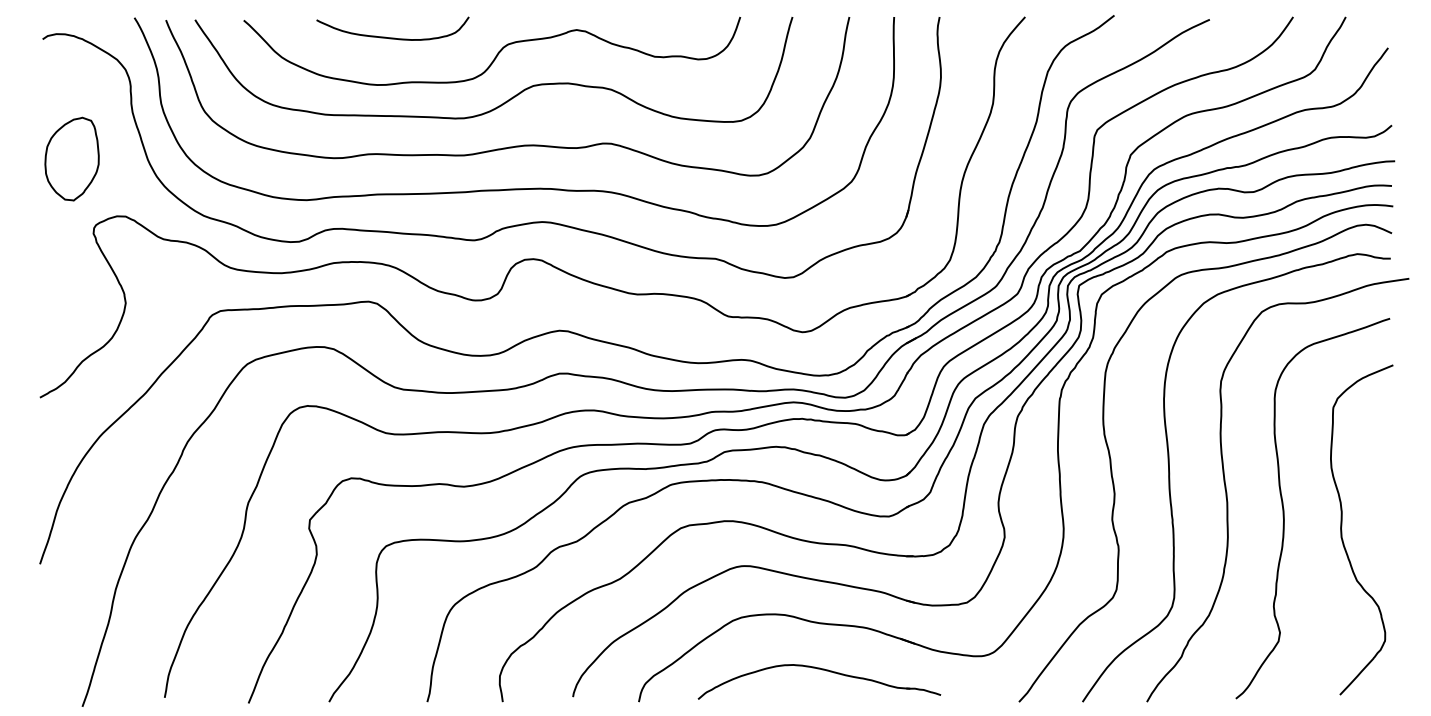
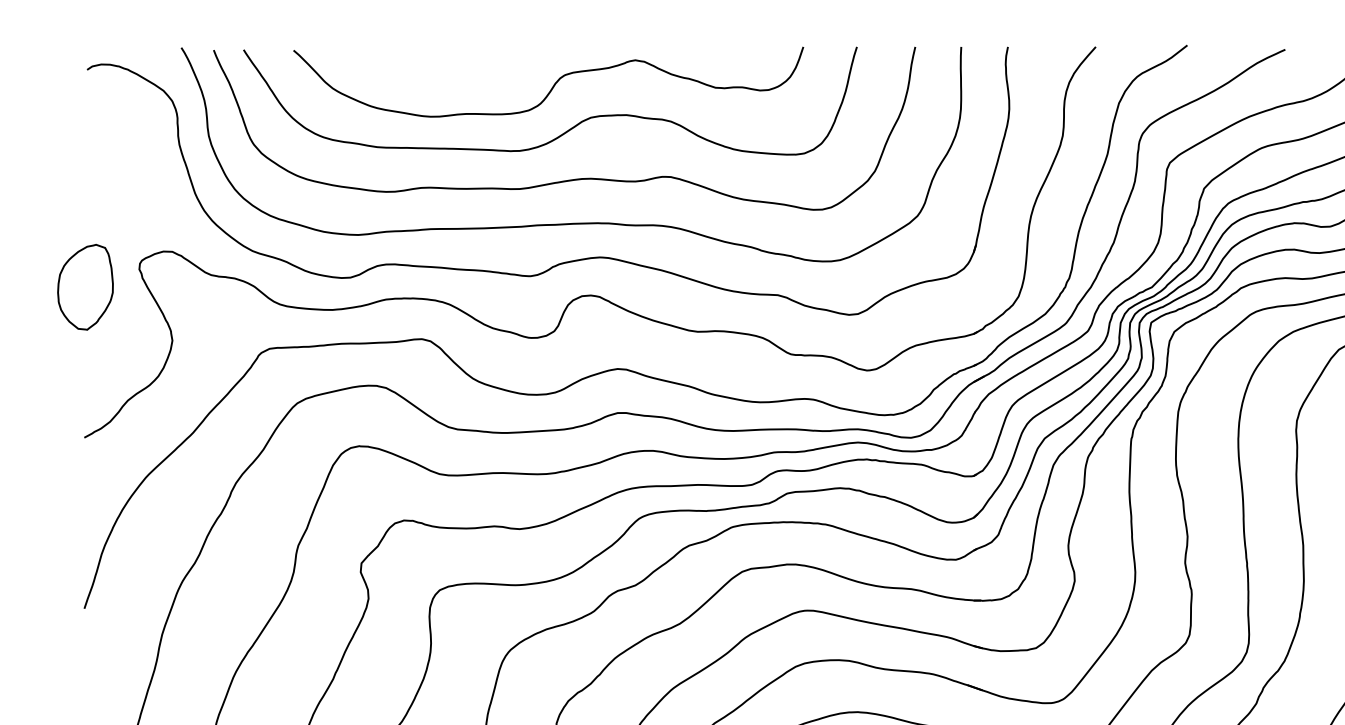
curve: (392, 37) -> (446, 67), removed
part: (71, 158) -> (84, 286), moved

